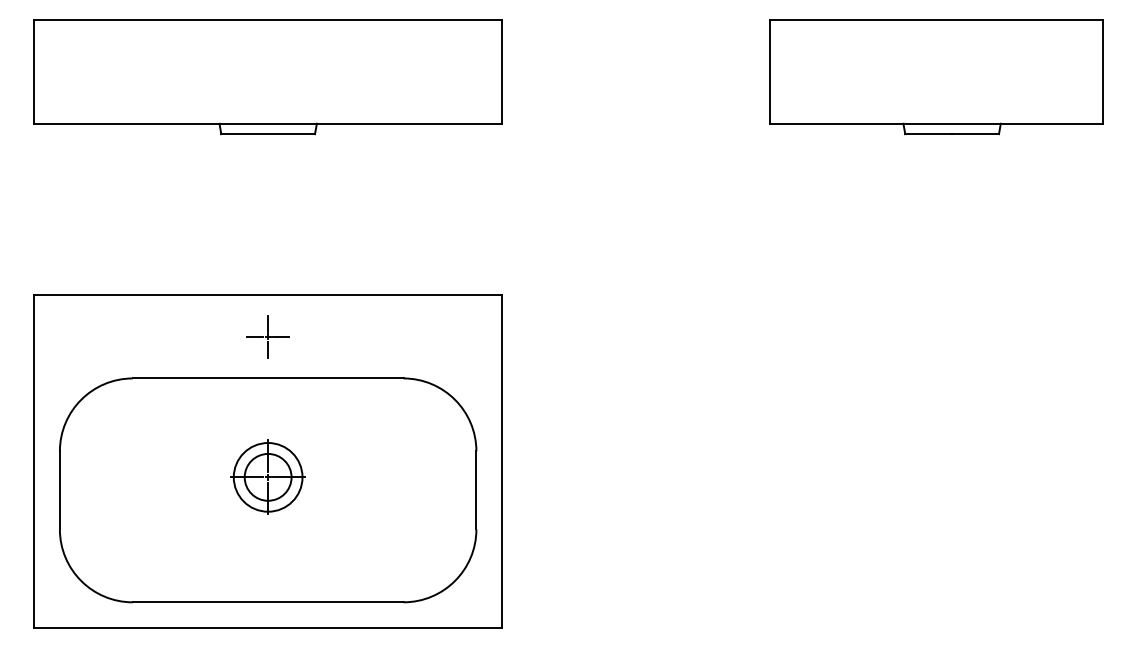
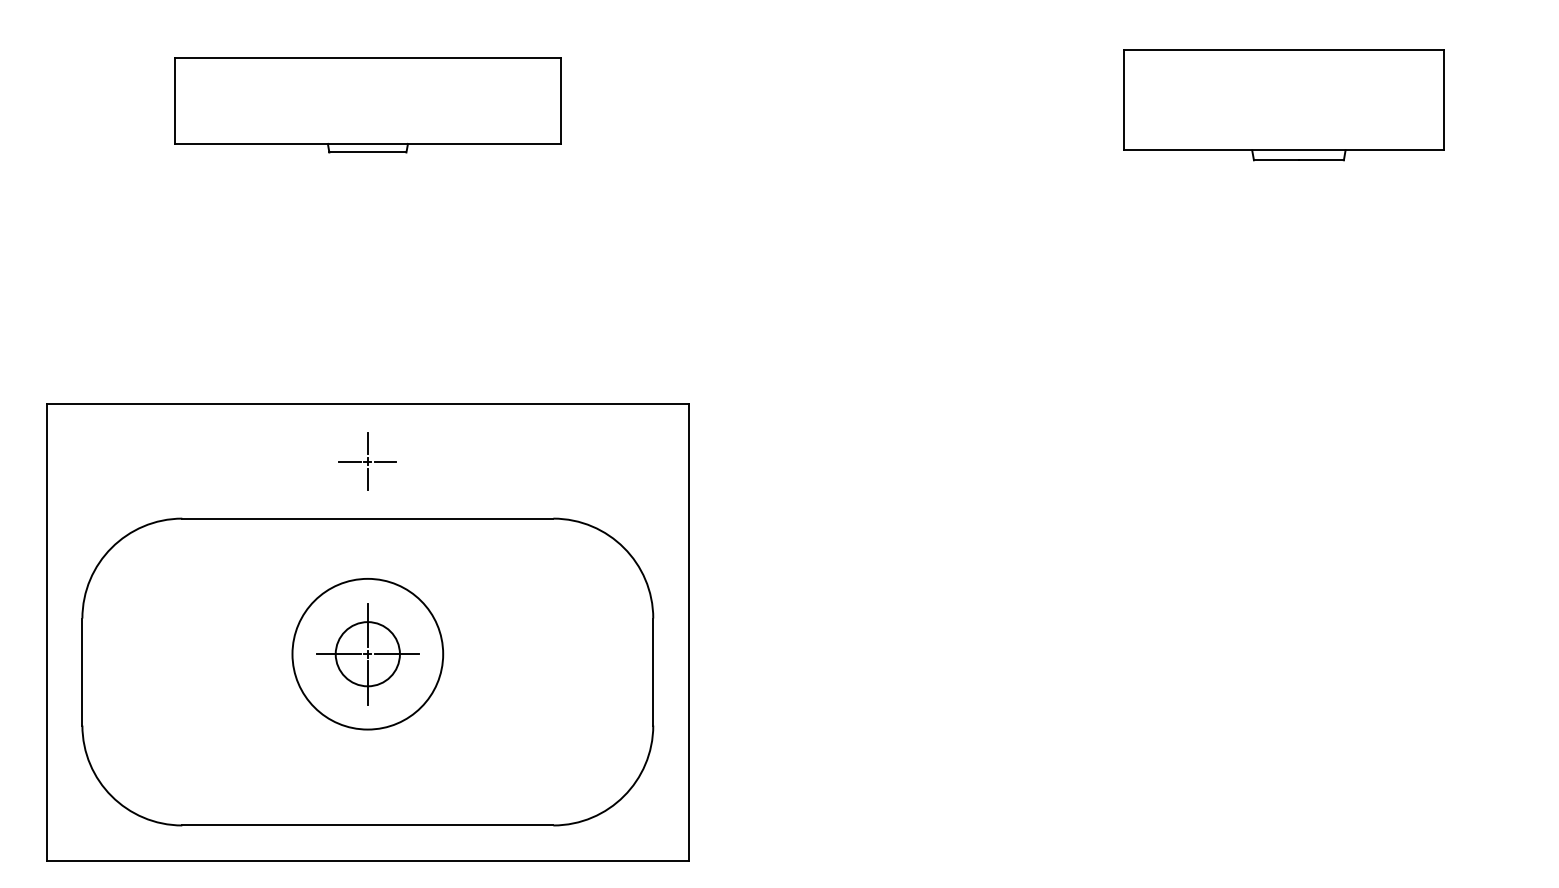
part: (267, 77) -> (367, 105), size x0.6
part: (936, 77) -> (1283, 105), size x0.7
circle: (267, 477) -> (367, 654), size x1.6

